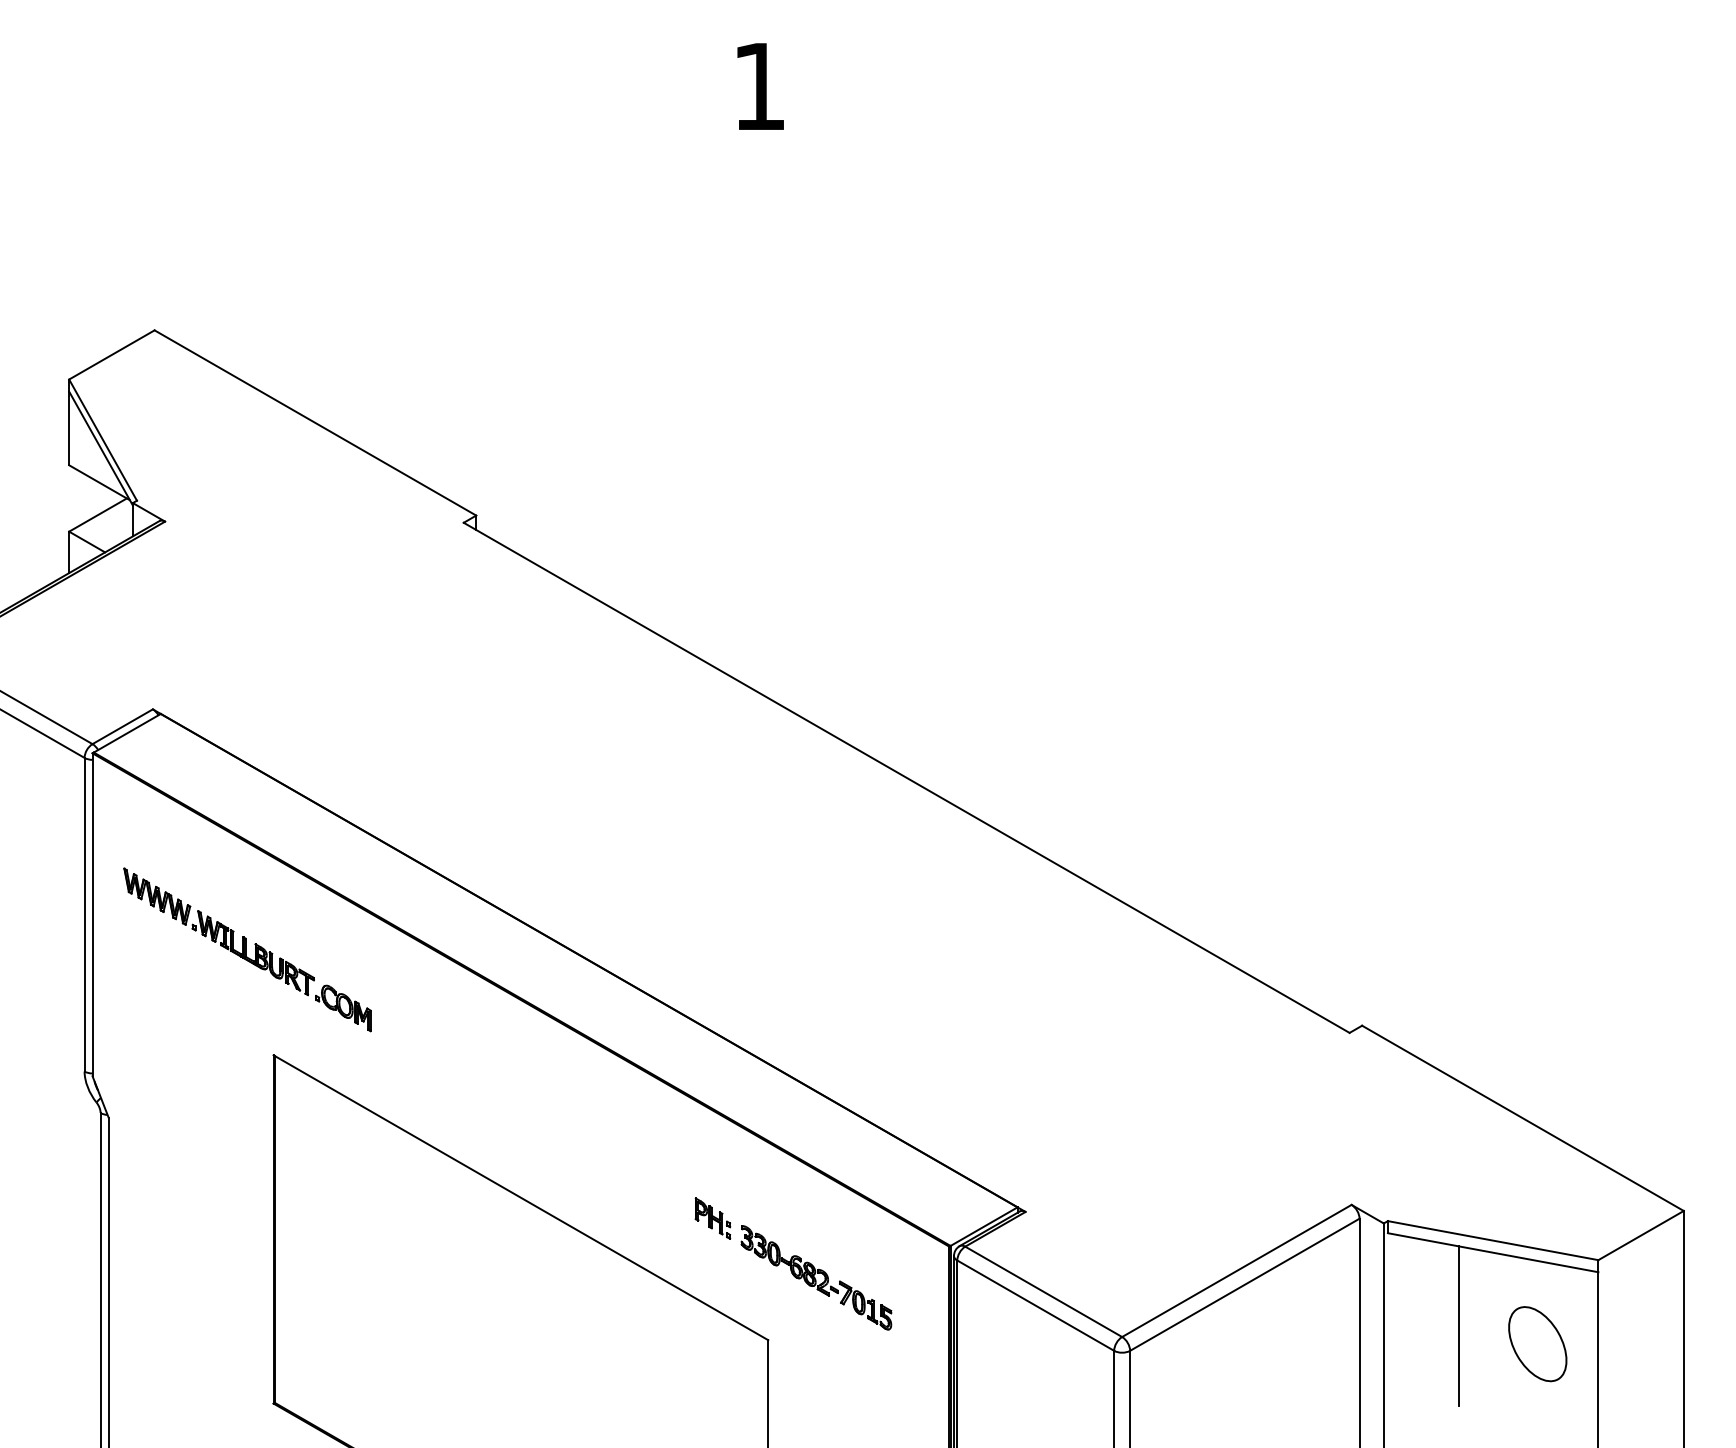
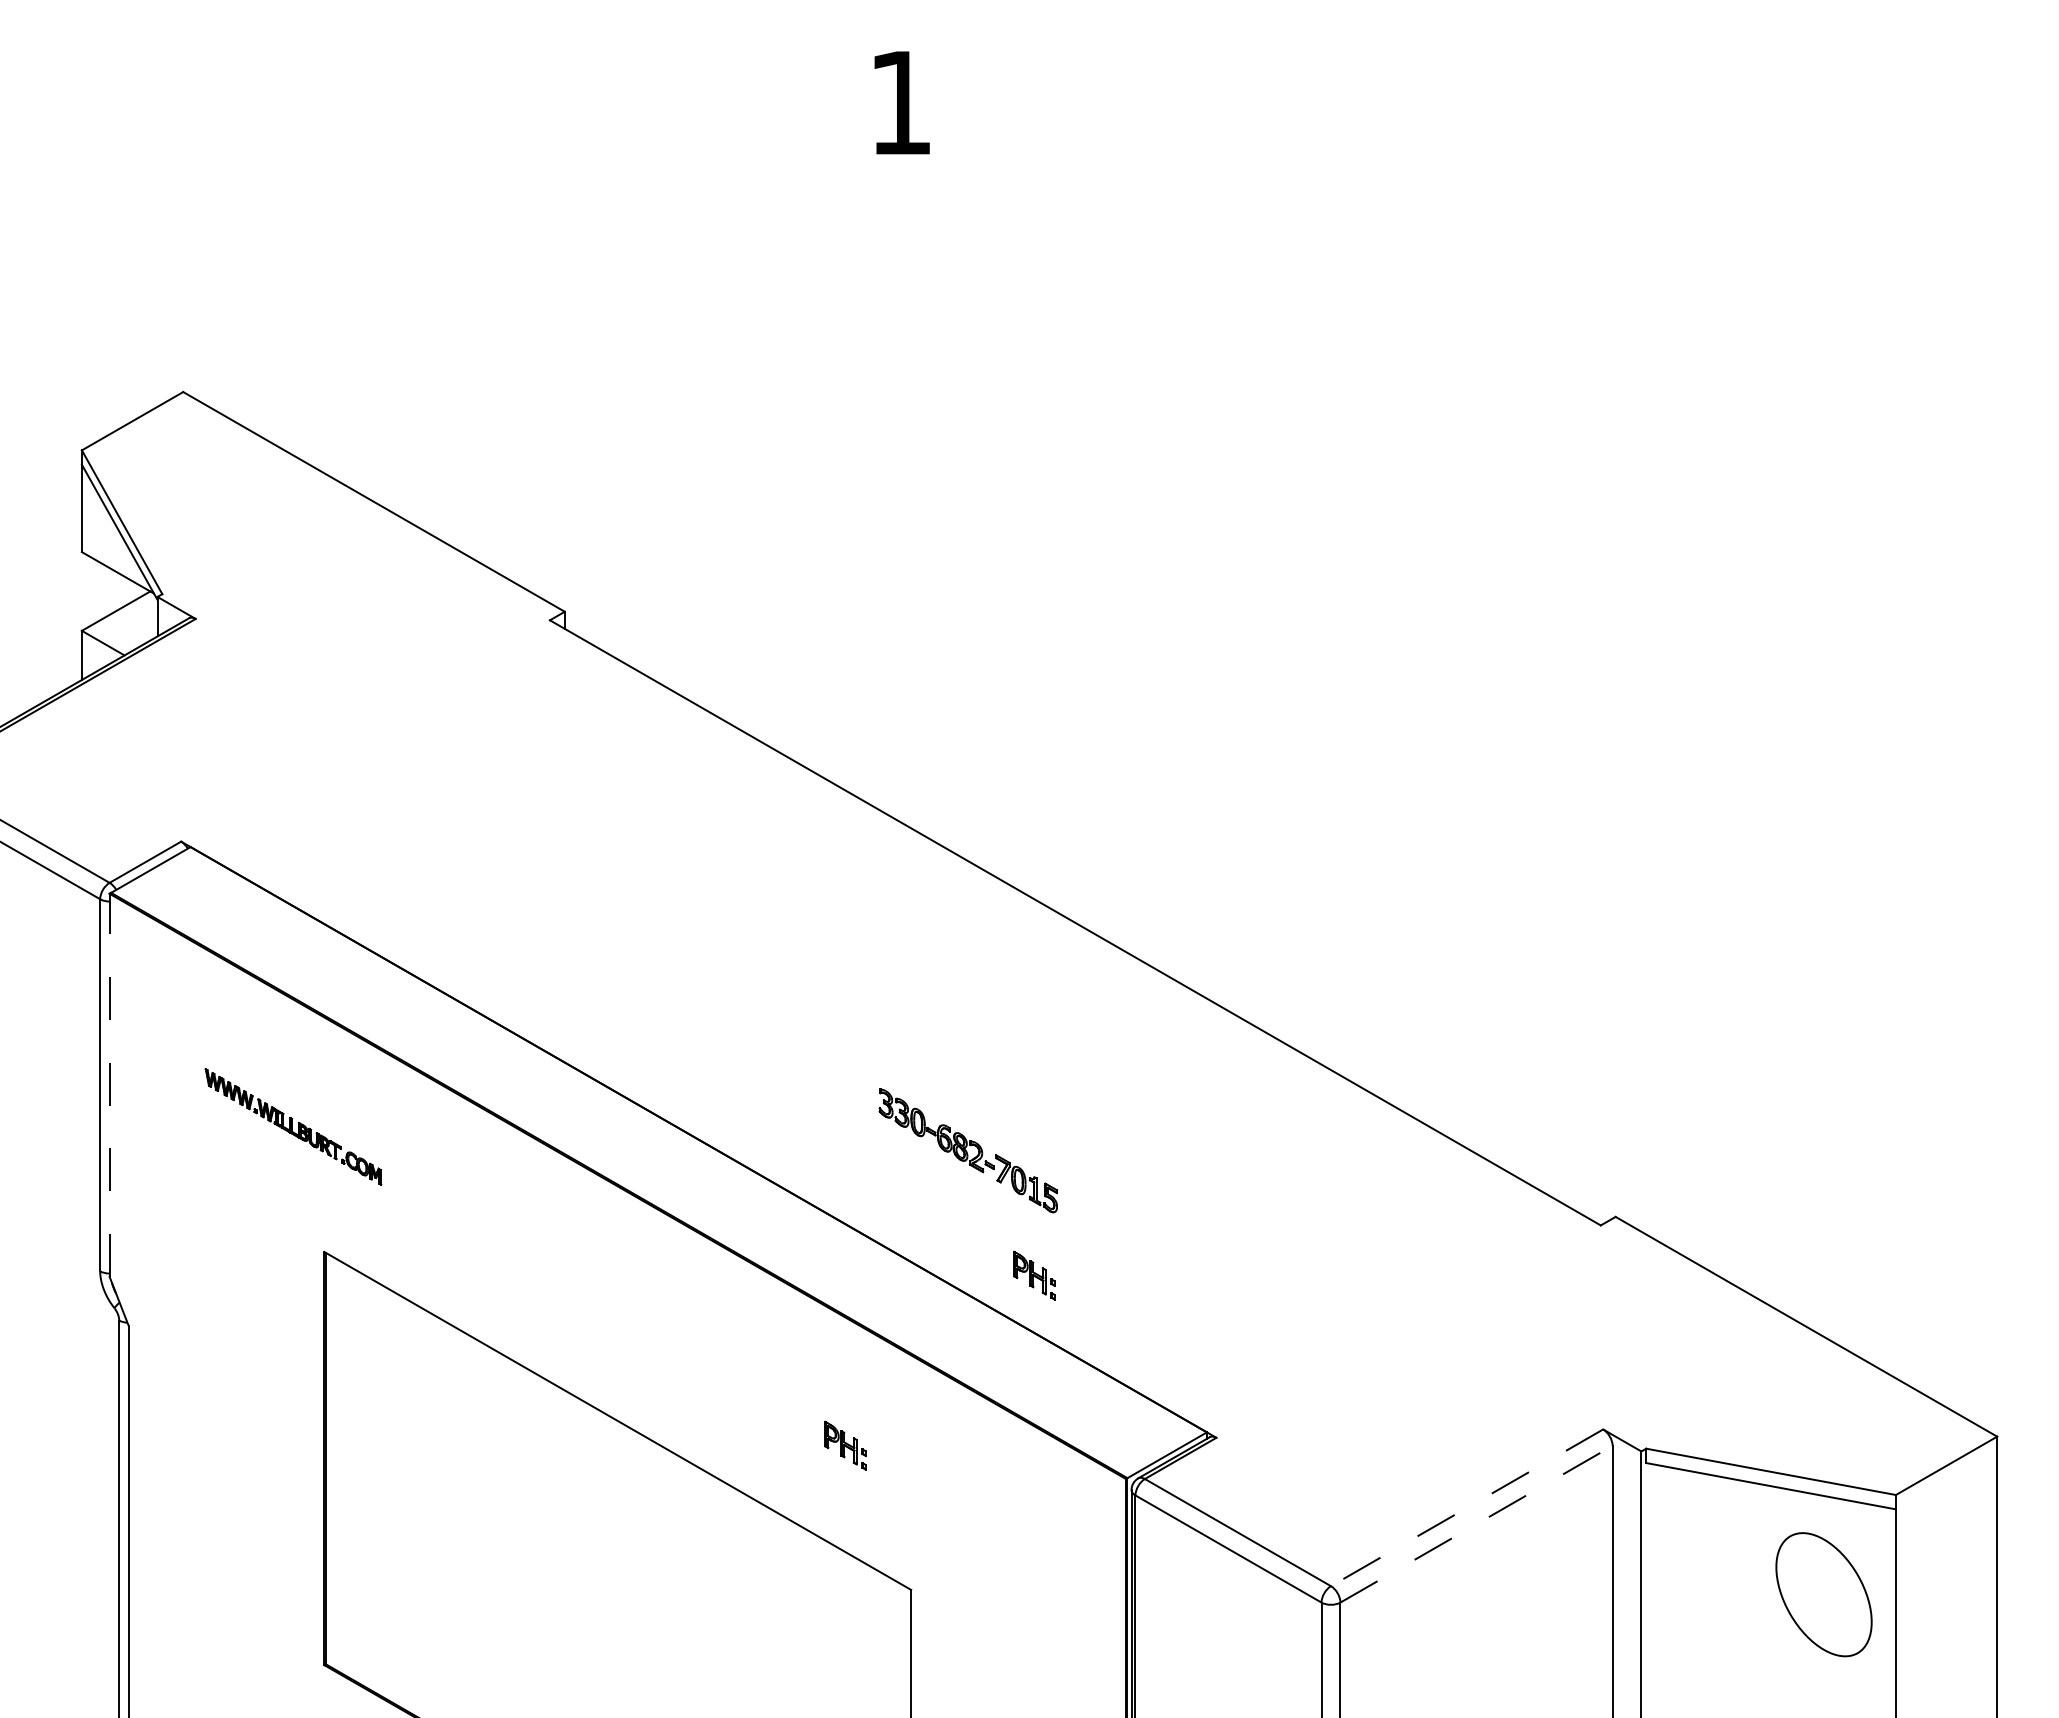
line: (92, 914) -> (109, 1085), solid -> dashed
part: (247, 949) -> (293, 1126), size x0.6
part: (872, 1075) -> (1034, 1275), added
line: (1236, 1271) -> (1466, 1508), solid -> dashed
part: (816, 1277) -> (968, 1150), moved
line: (1244, 1284) -> (1476, 1523), solid -> dashed
line: (1458, 1325) -> (1730, 1572), removed
part: (1537, 1344) -> (1823, 1594), size x1.4

